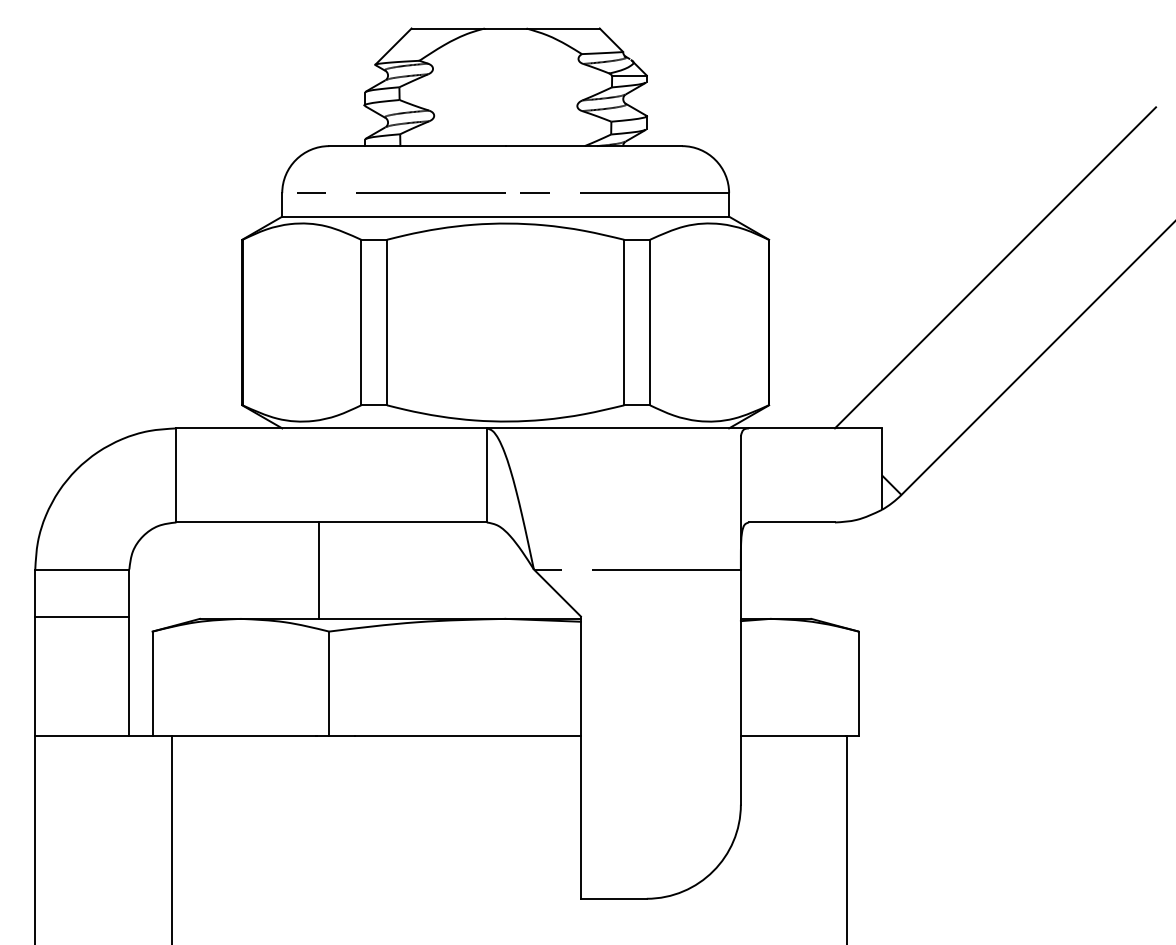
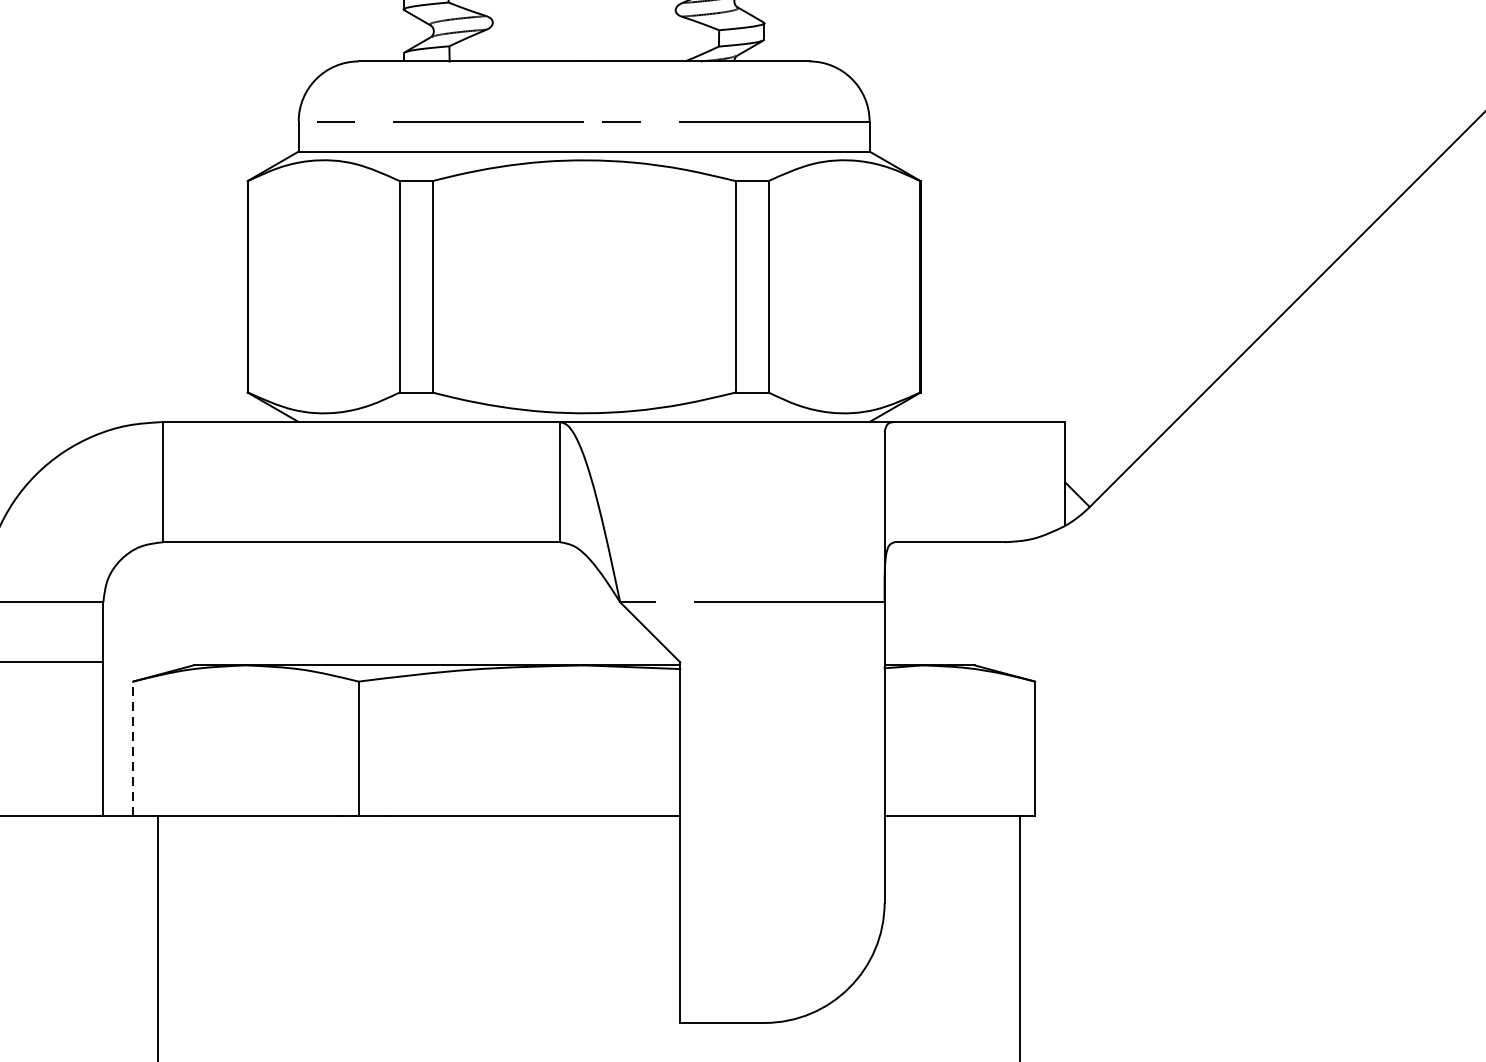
line: (995, 267) -> (1209, 216), removed
line: (318, 570) -> (345, 603), removed
line: (152, 683) -> (132, 747), solid -> dashed

